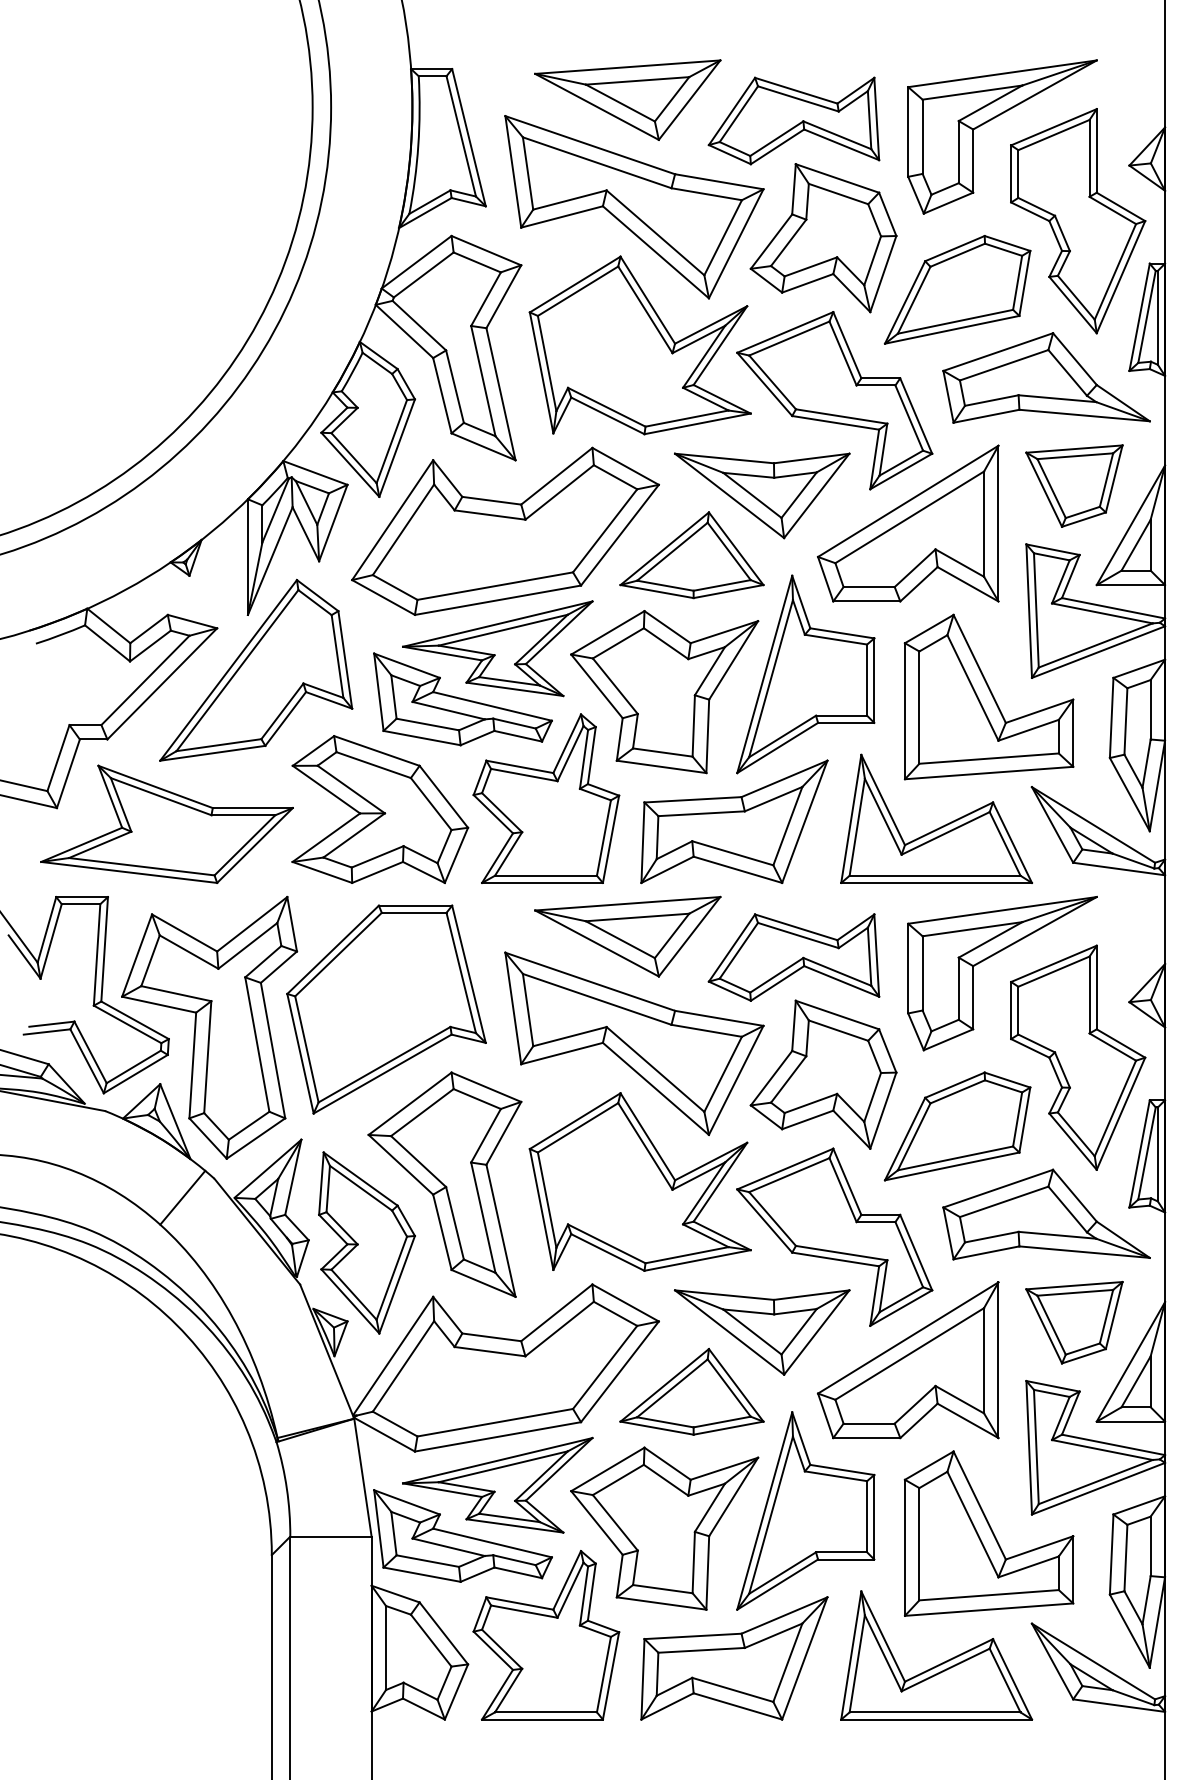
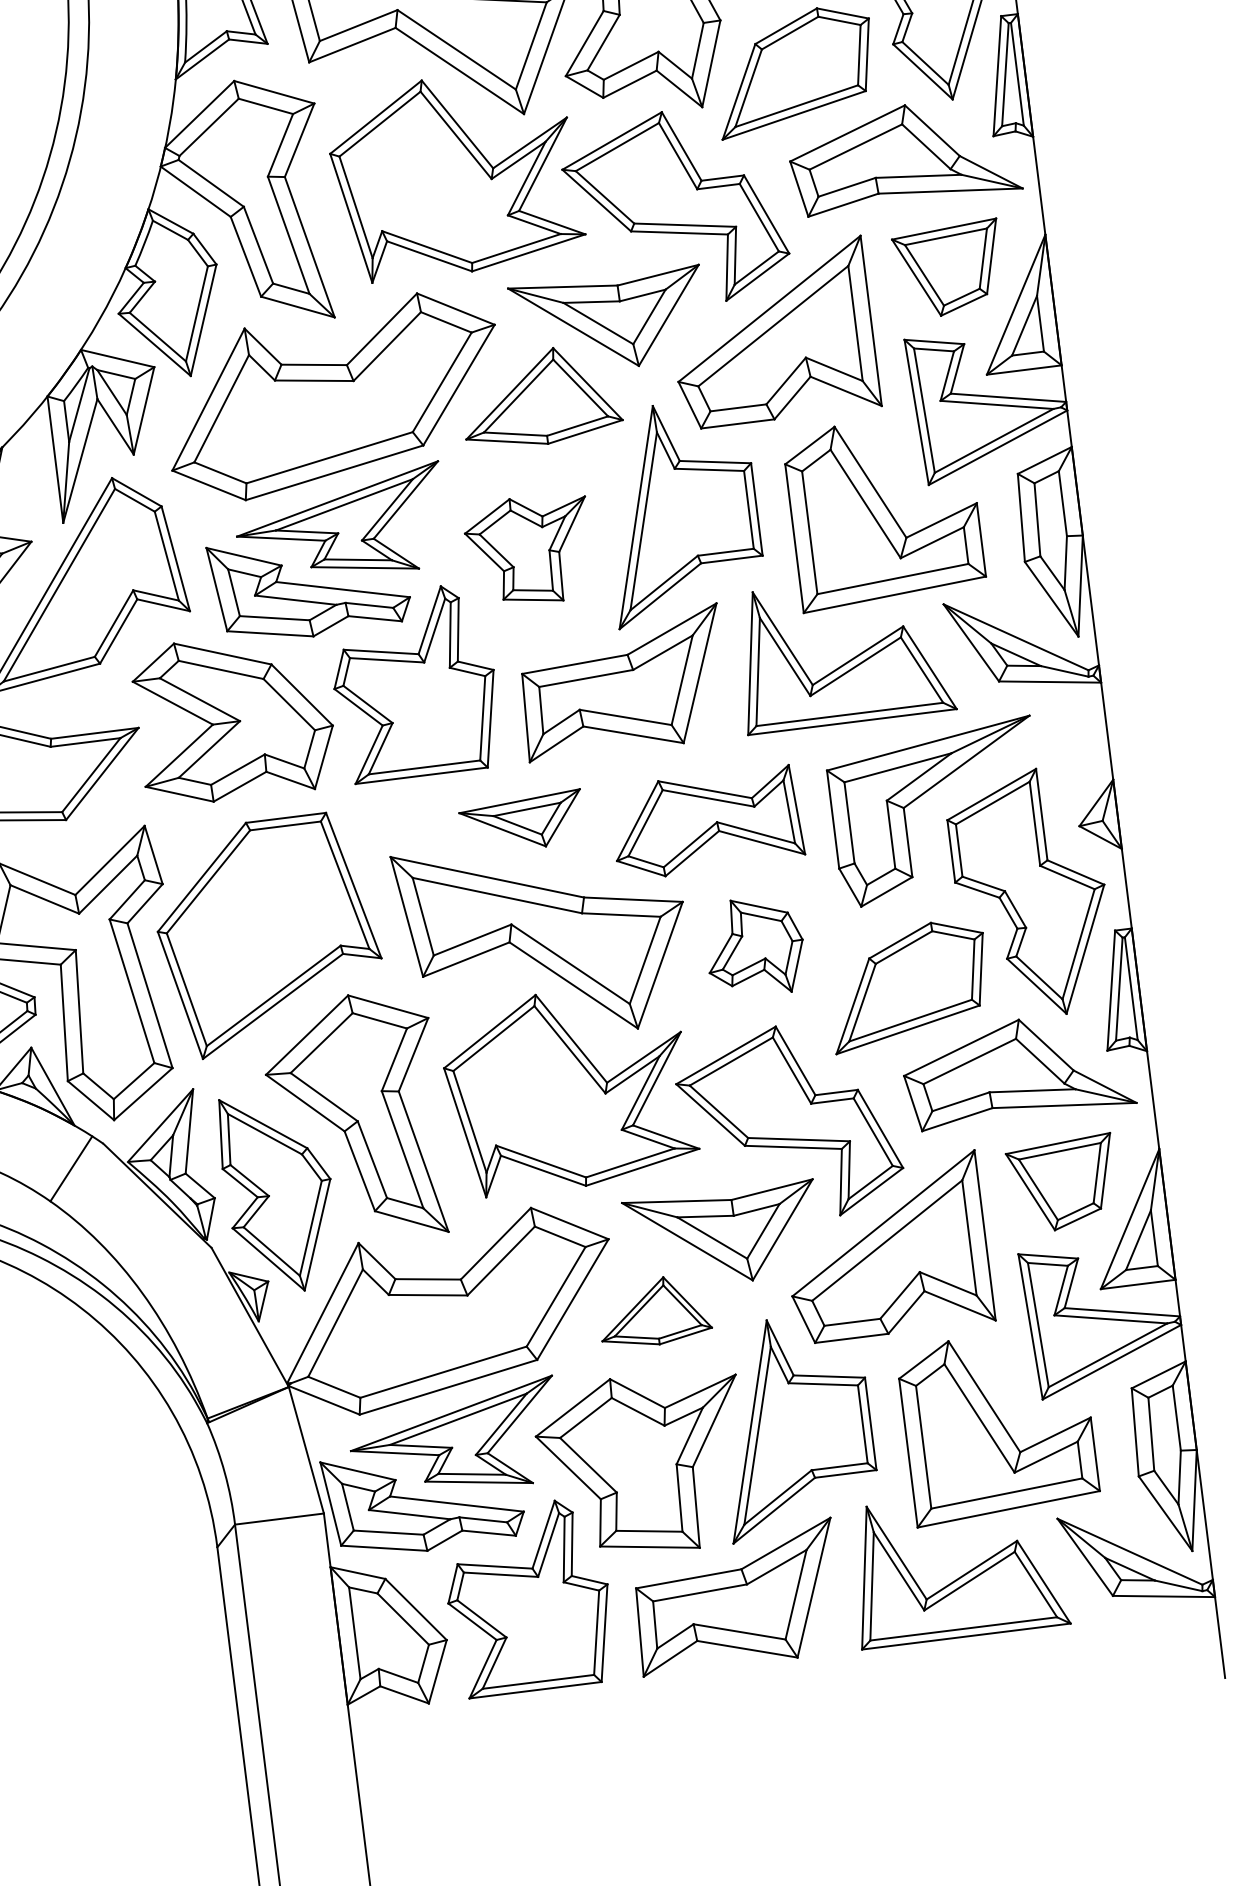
part: (664, 692) -> (529, 550), size x0.6
part: (627, 936) -> (521, 822), size x0.6
part: (823, 1074) -> (754, 946), size x0.6
part: (691, 1391) -> (653, 1311), size x0.7

